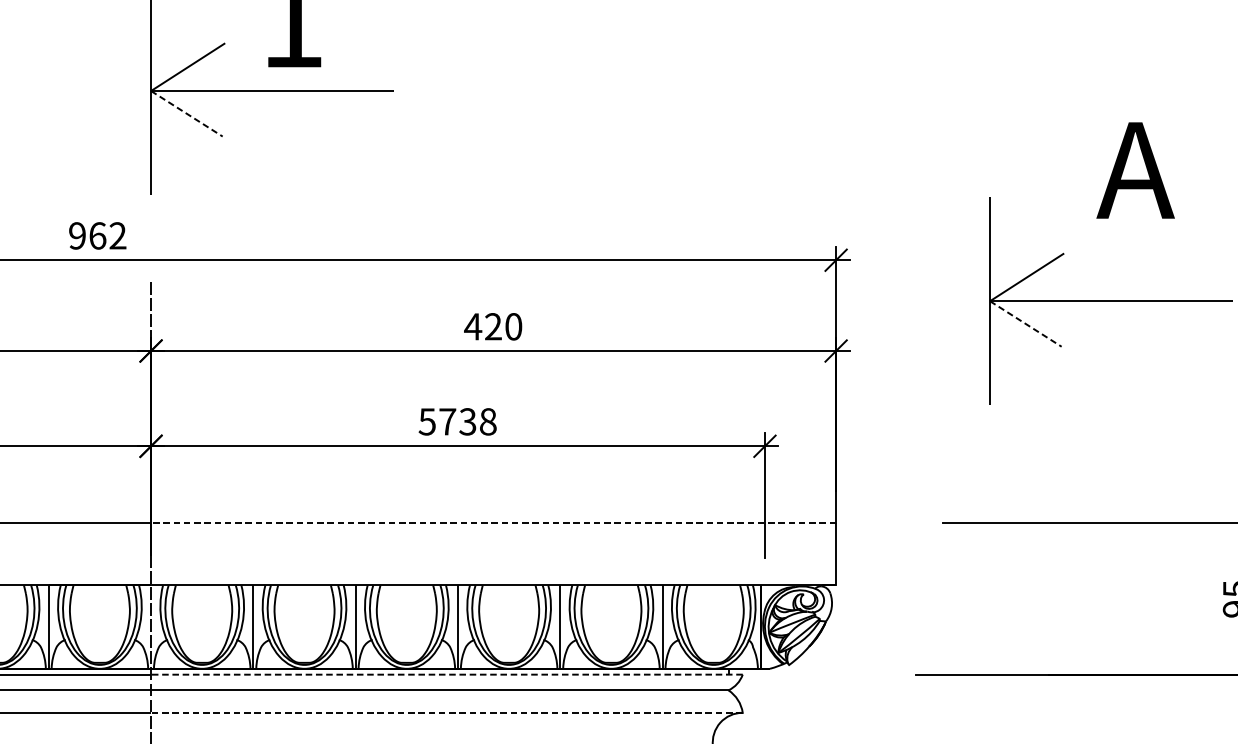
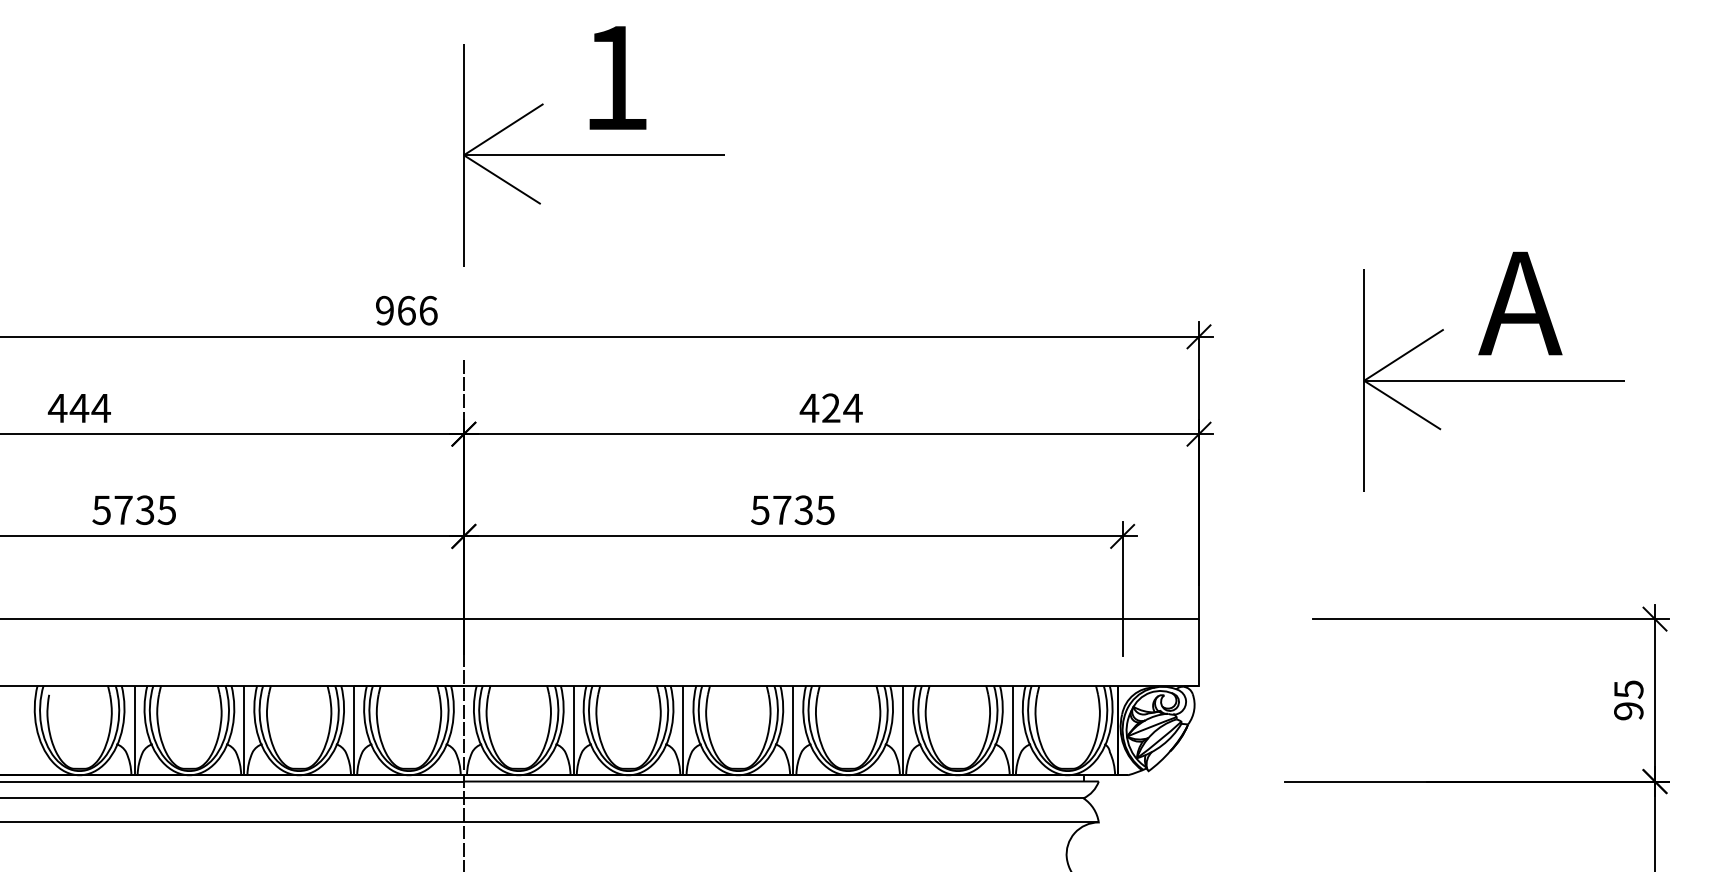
line: (187, 113) -> (502, 179), dashed -> solid
text: (1135, 170) -> (1520, 303), moved
text: (118, 235) -> (428, 310), 962 -> 966
line: (1025, 324) -> (1402, 405), dashed -> solid
text: (513, 327) -> (852, 408), 420 -> 424
text: (488, 421) -> (825, 509), 5738 -> 5735
line: (493, 523) -> (831, 619), dashed -> solid
line: (446, 674) -> (780, 781), dashed -> solid
line: (446, 712) -> (780, 822), dashed -> solid

